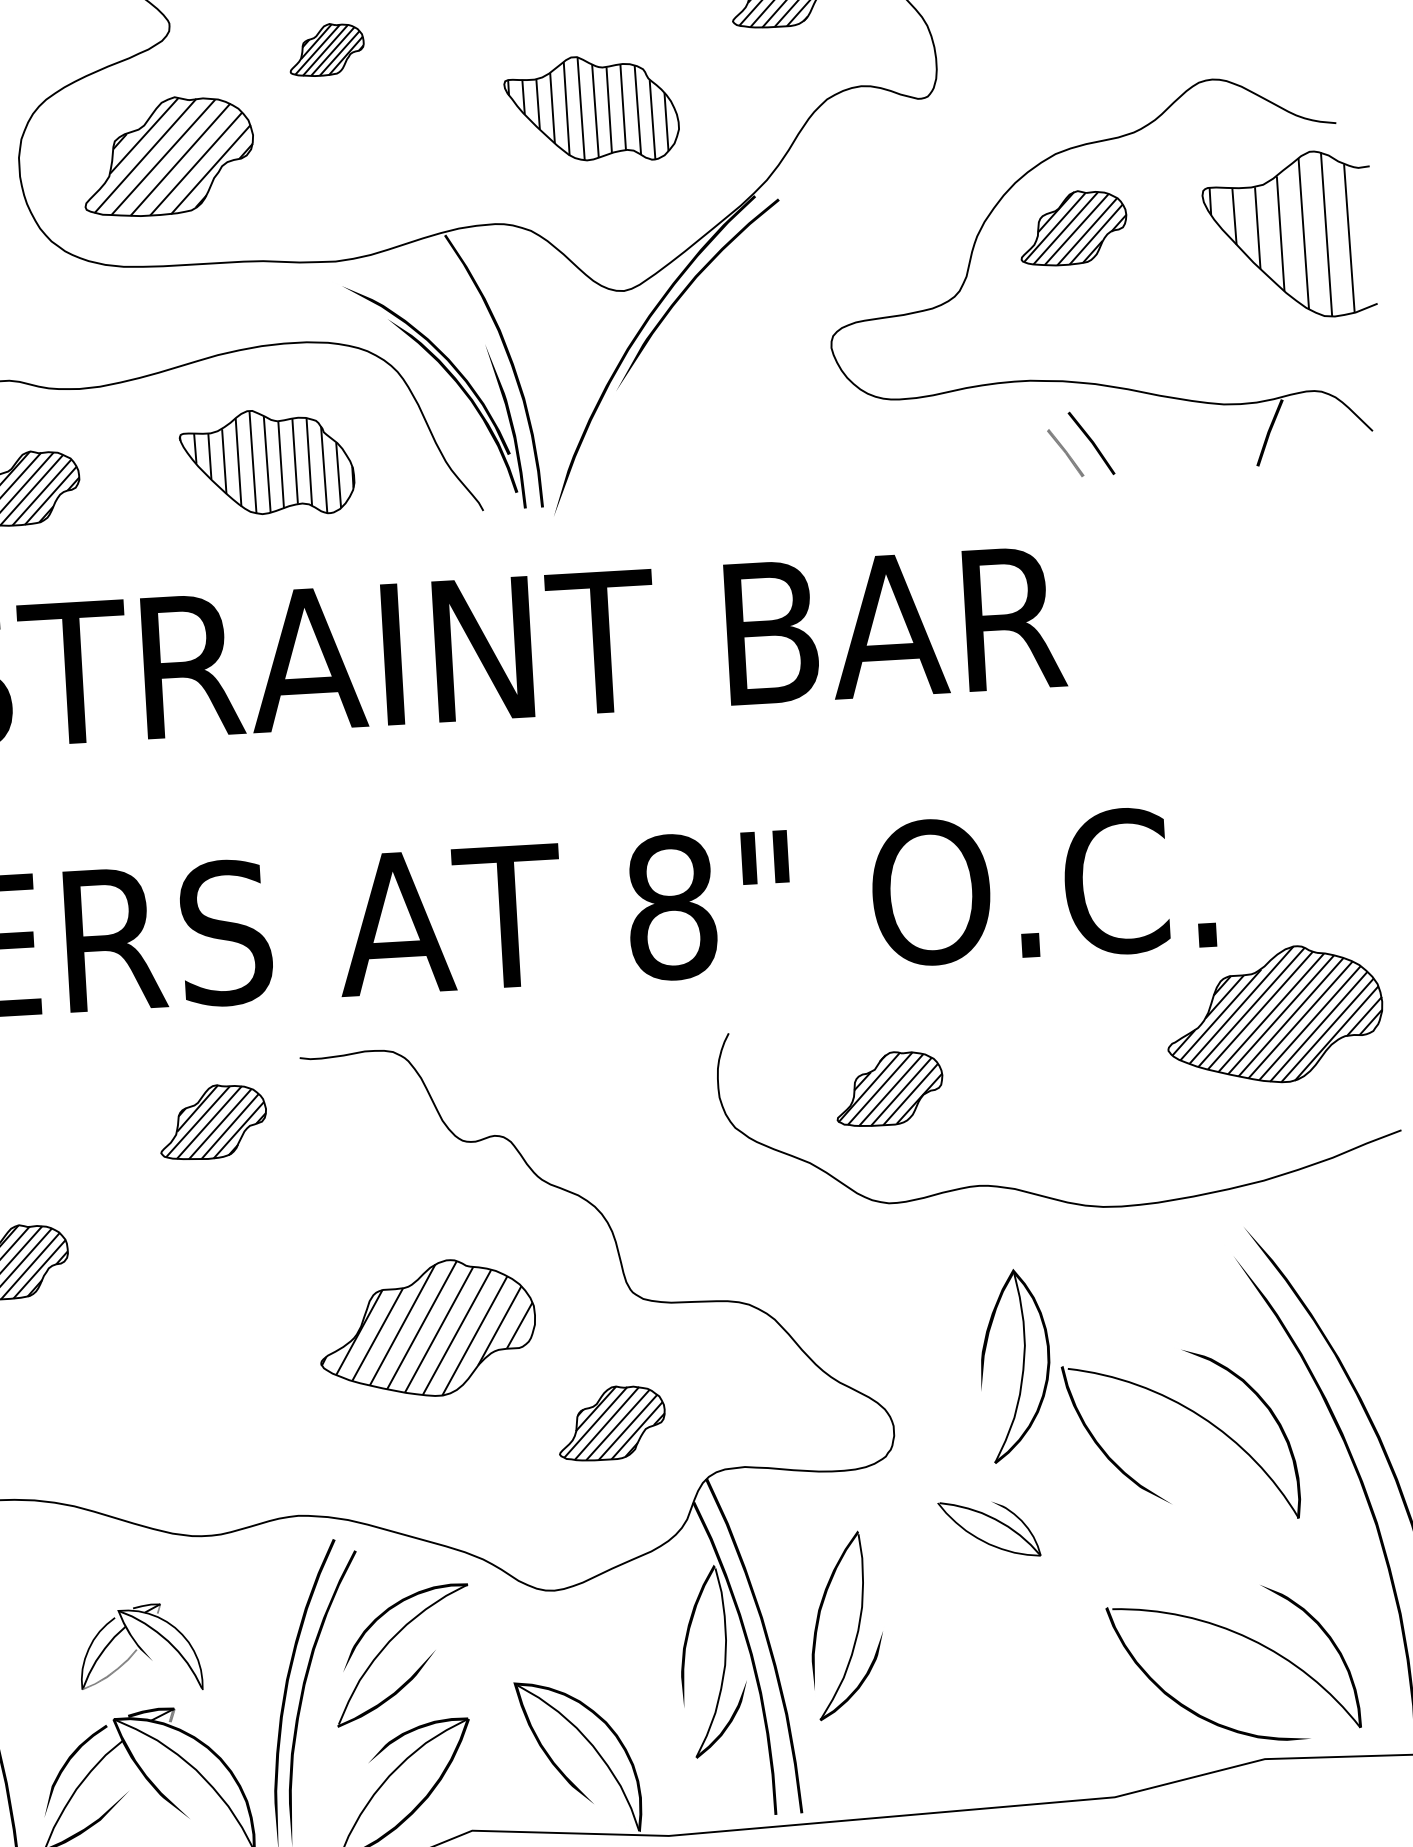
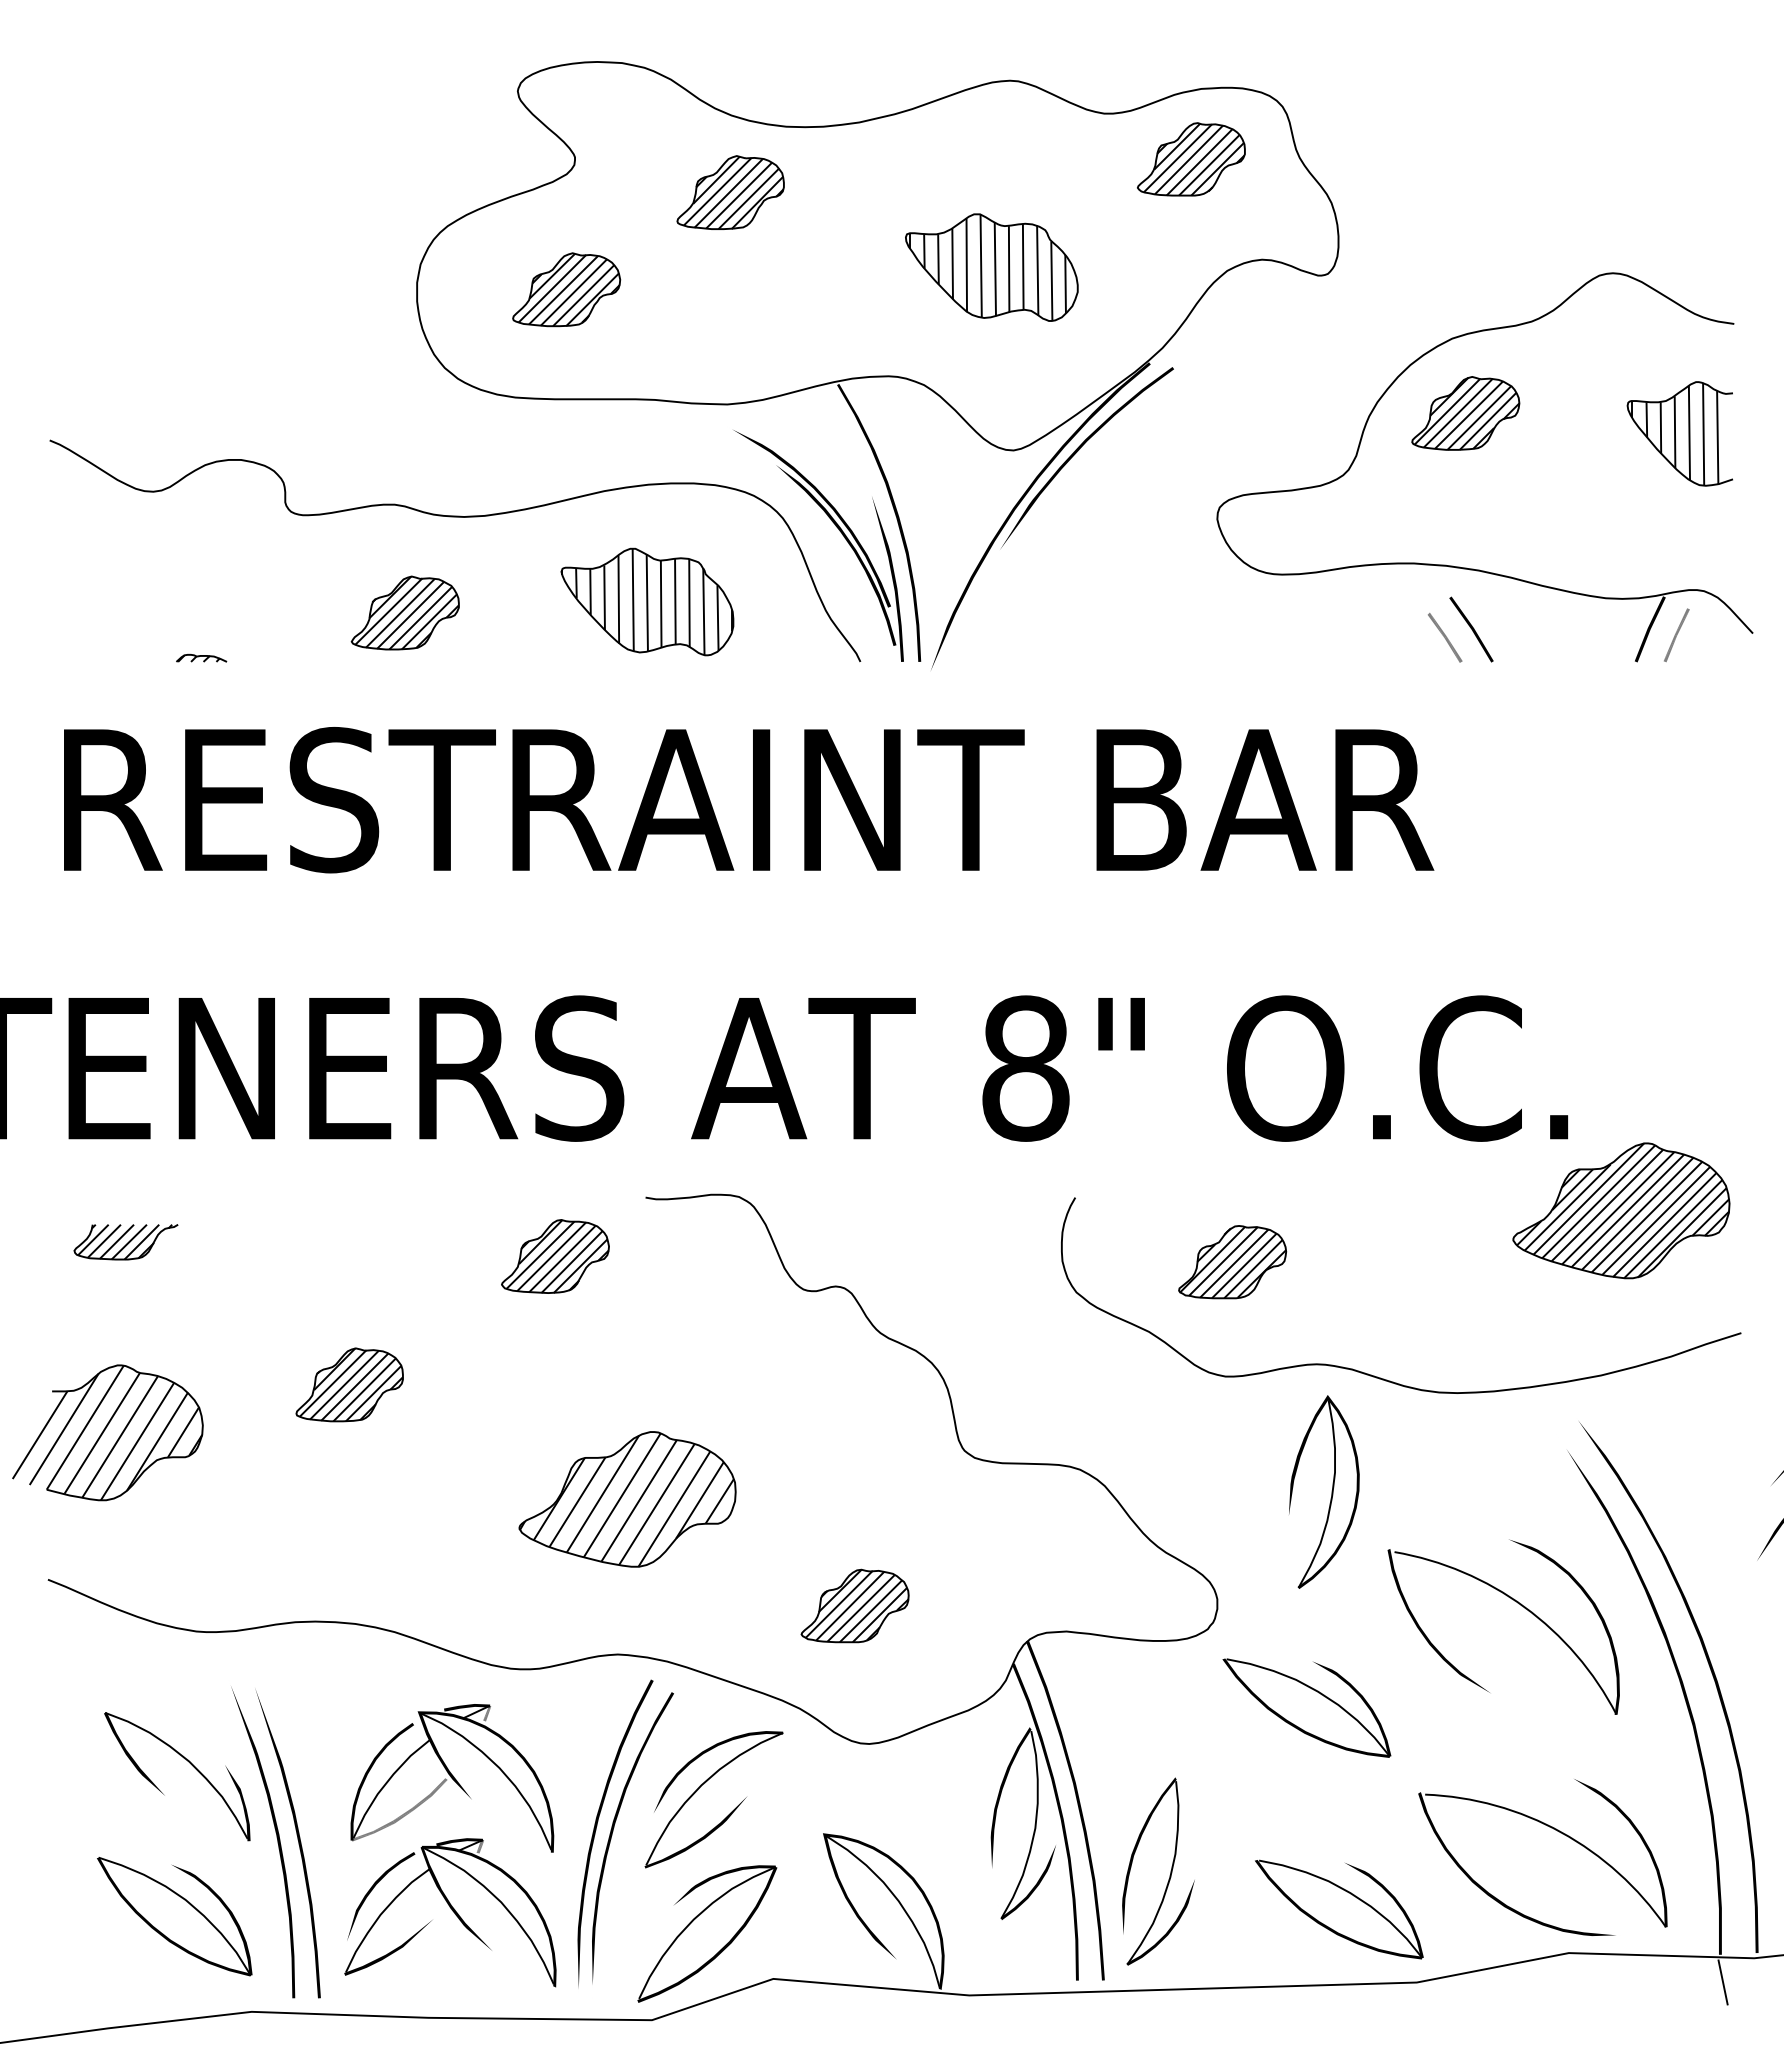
part: (326, 49) -> (730, 192), size x1.43
part: (168, 156) -> (566, 289), size x0.62
part: (1287, 235) -> (1679, 433), size x0.62
line: (1296, 436) -> (1676, 634), added
part: (427, 1329) -> (627, 1499), moved
part: (1022, 1364) -> (1331, 1491), moved
part: (611, 1422) -> (854, 1605), moved
part: (988, 1529) -> (1306, 1707), size x1.67
part: (857, 1628) -> (1169, 1875), moved
part: (140, 1649) -> (452, 1778), size x1.67
part: (1033, 1728) -> (1339, 1909), added

